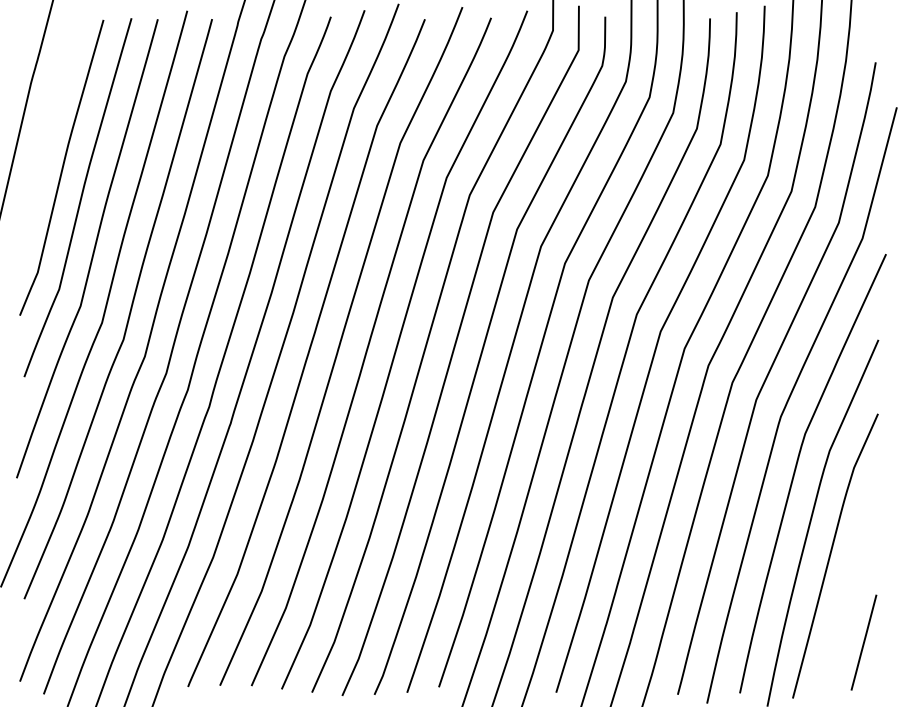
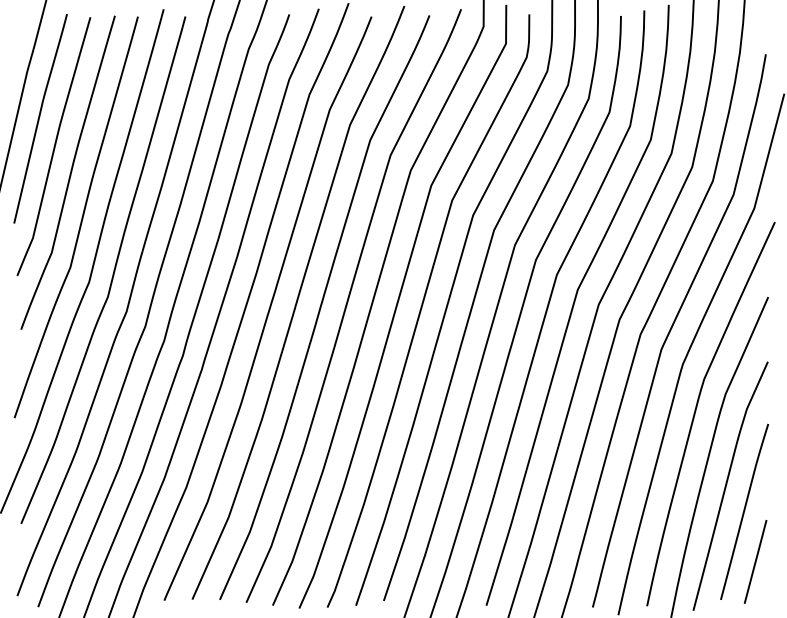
curve: (46, 134) -> (40, 117), added
curve: (851, 585) -> (744, 511), added

